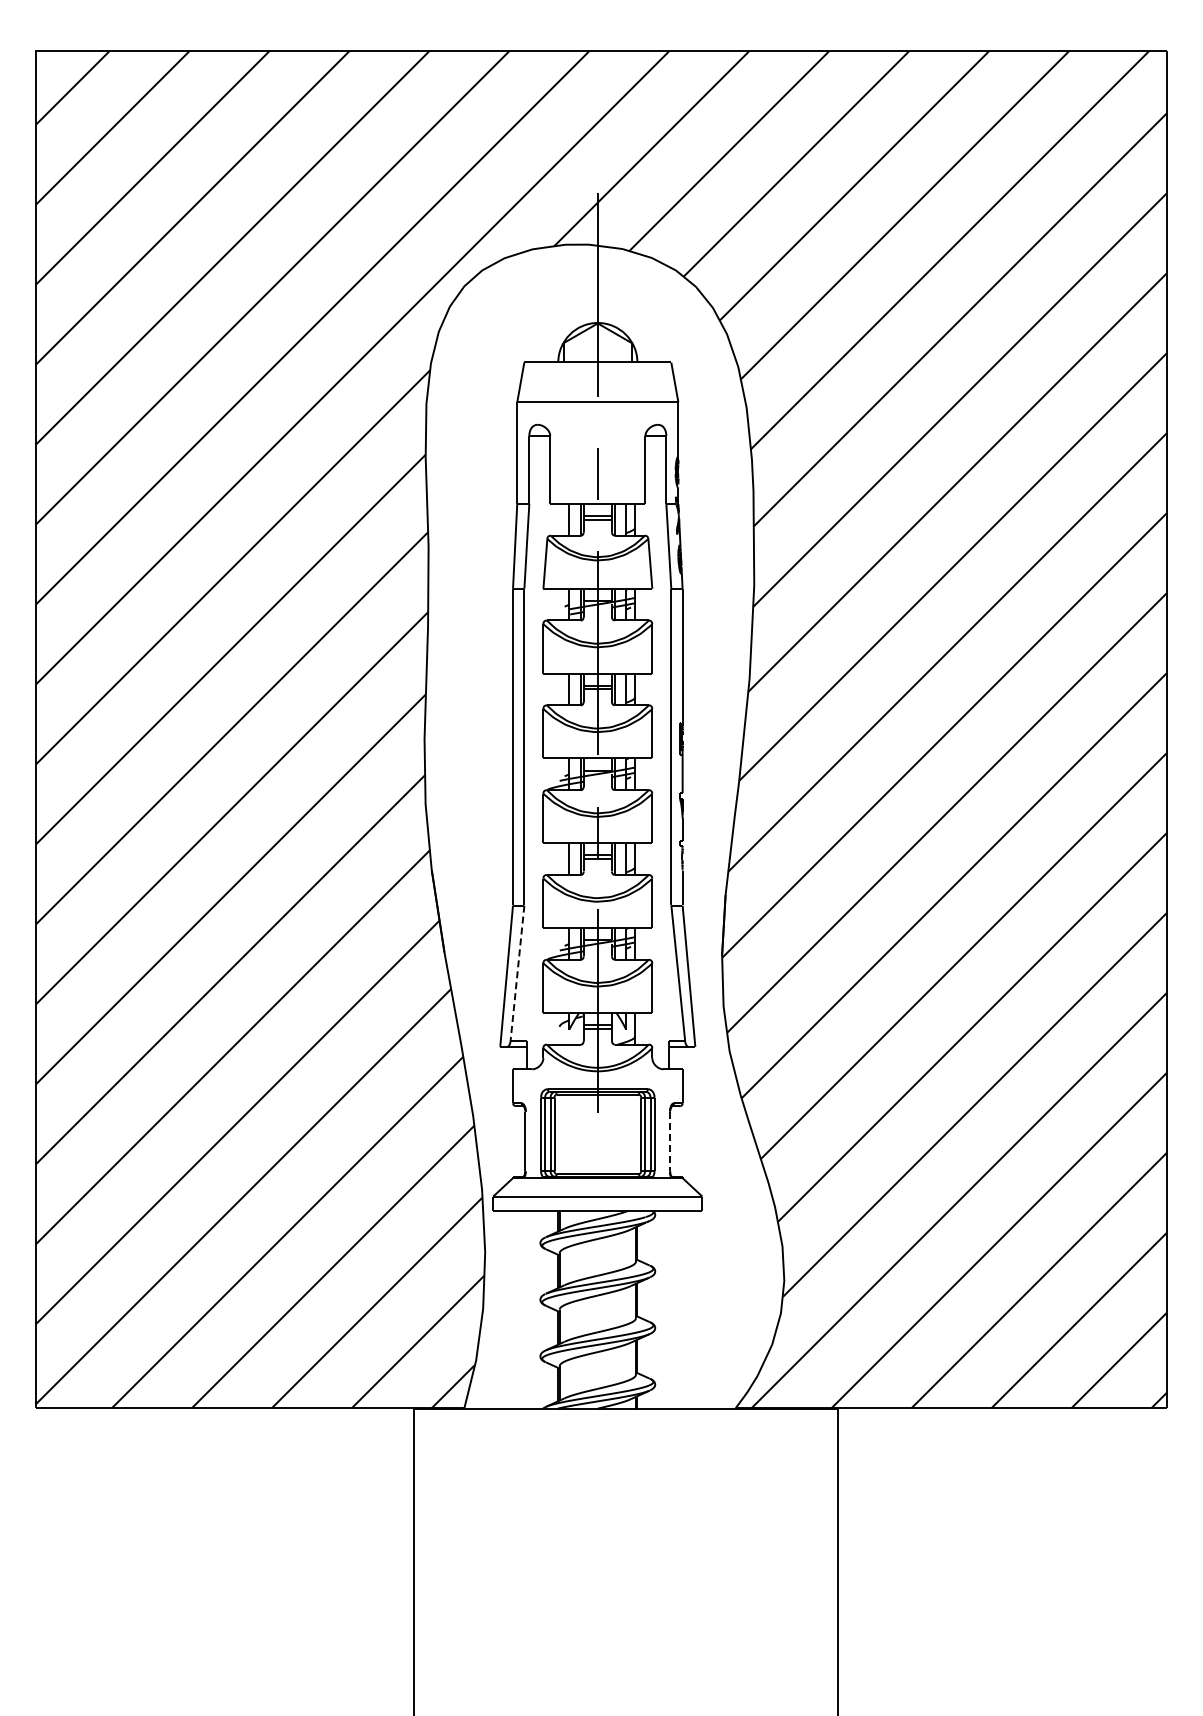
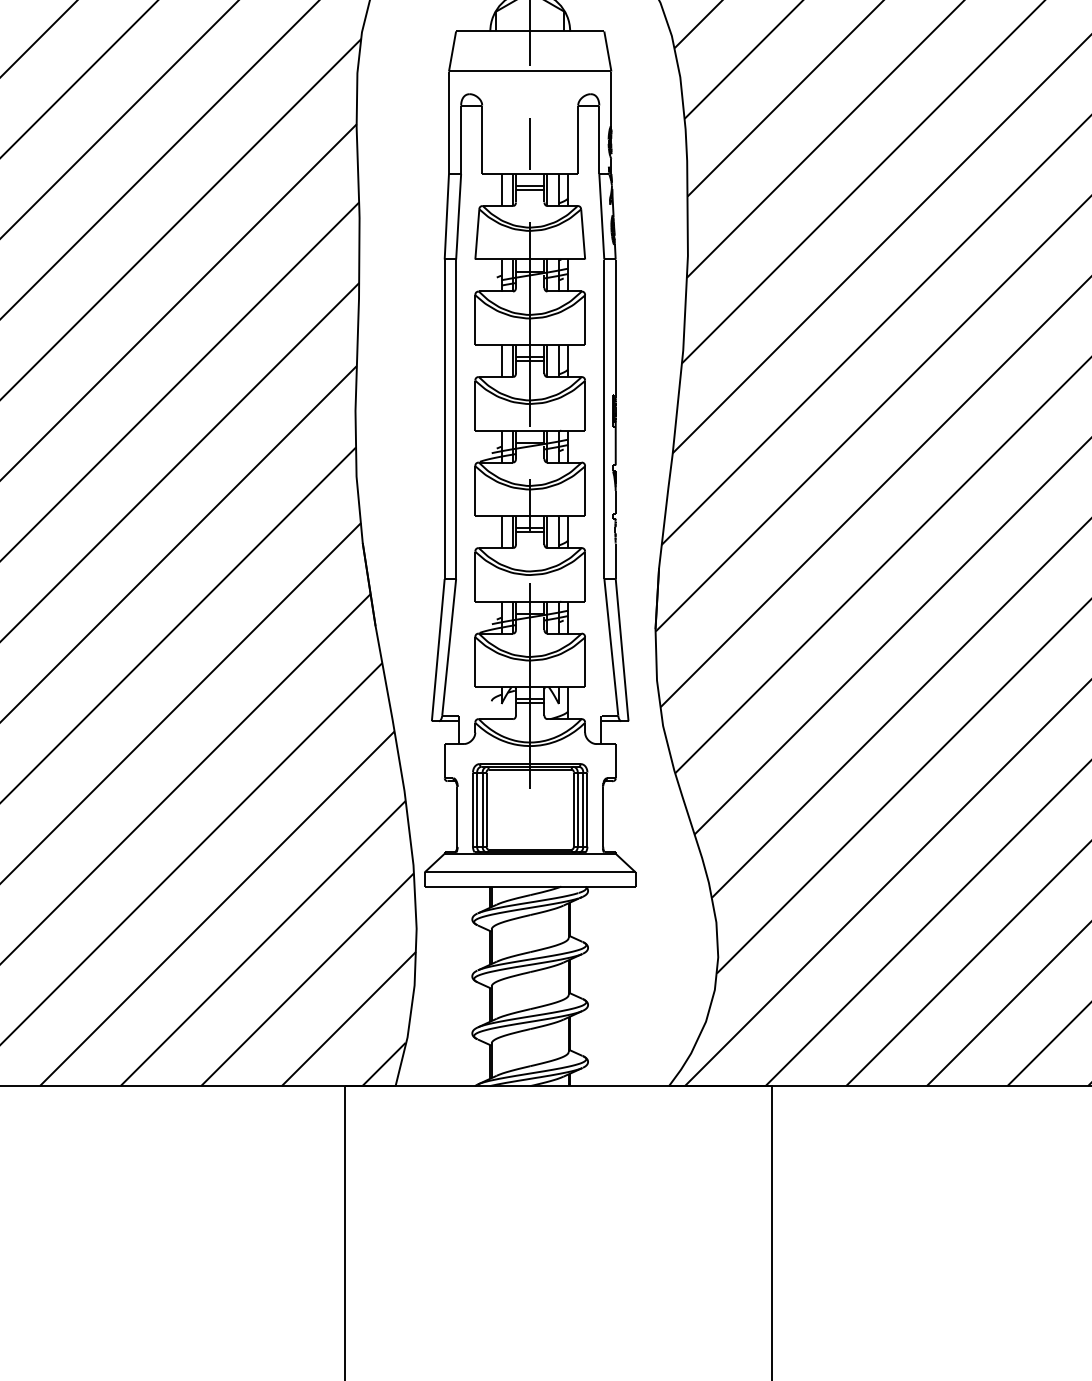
line: (517, 973) -> (449, 647), dashed -> solid
line: (670, 1141) -> (603, 816), dashed -> solid

